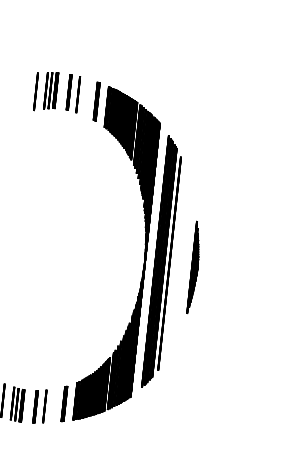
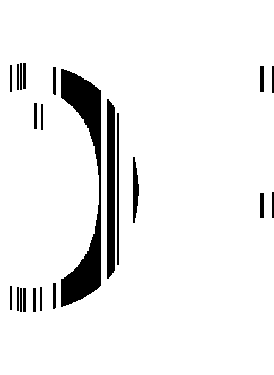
part: (73, 93) -> (38, 116), moved

